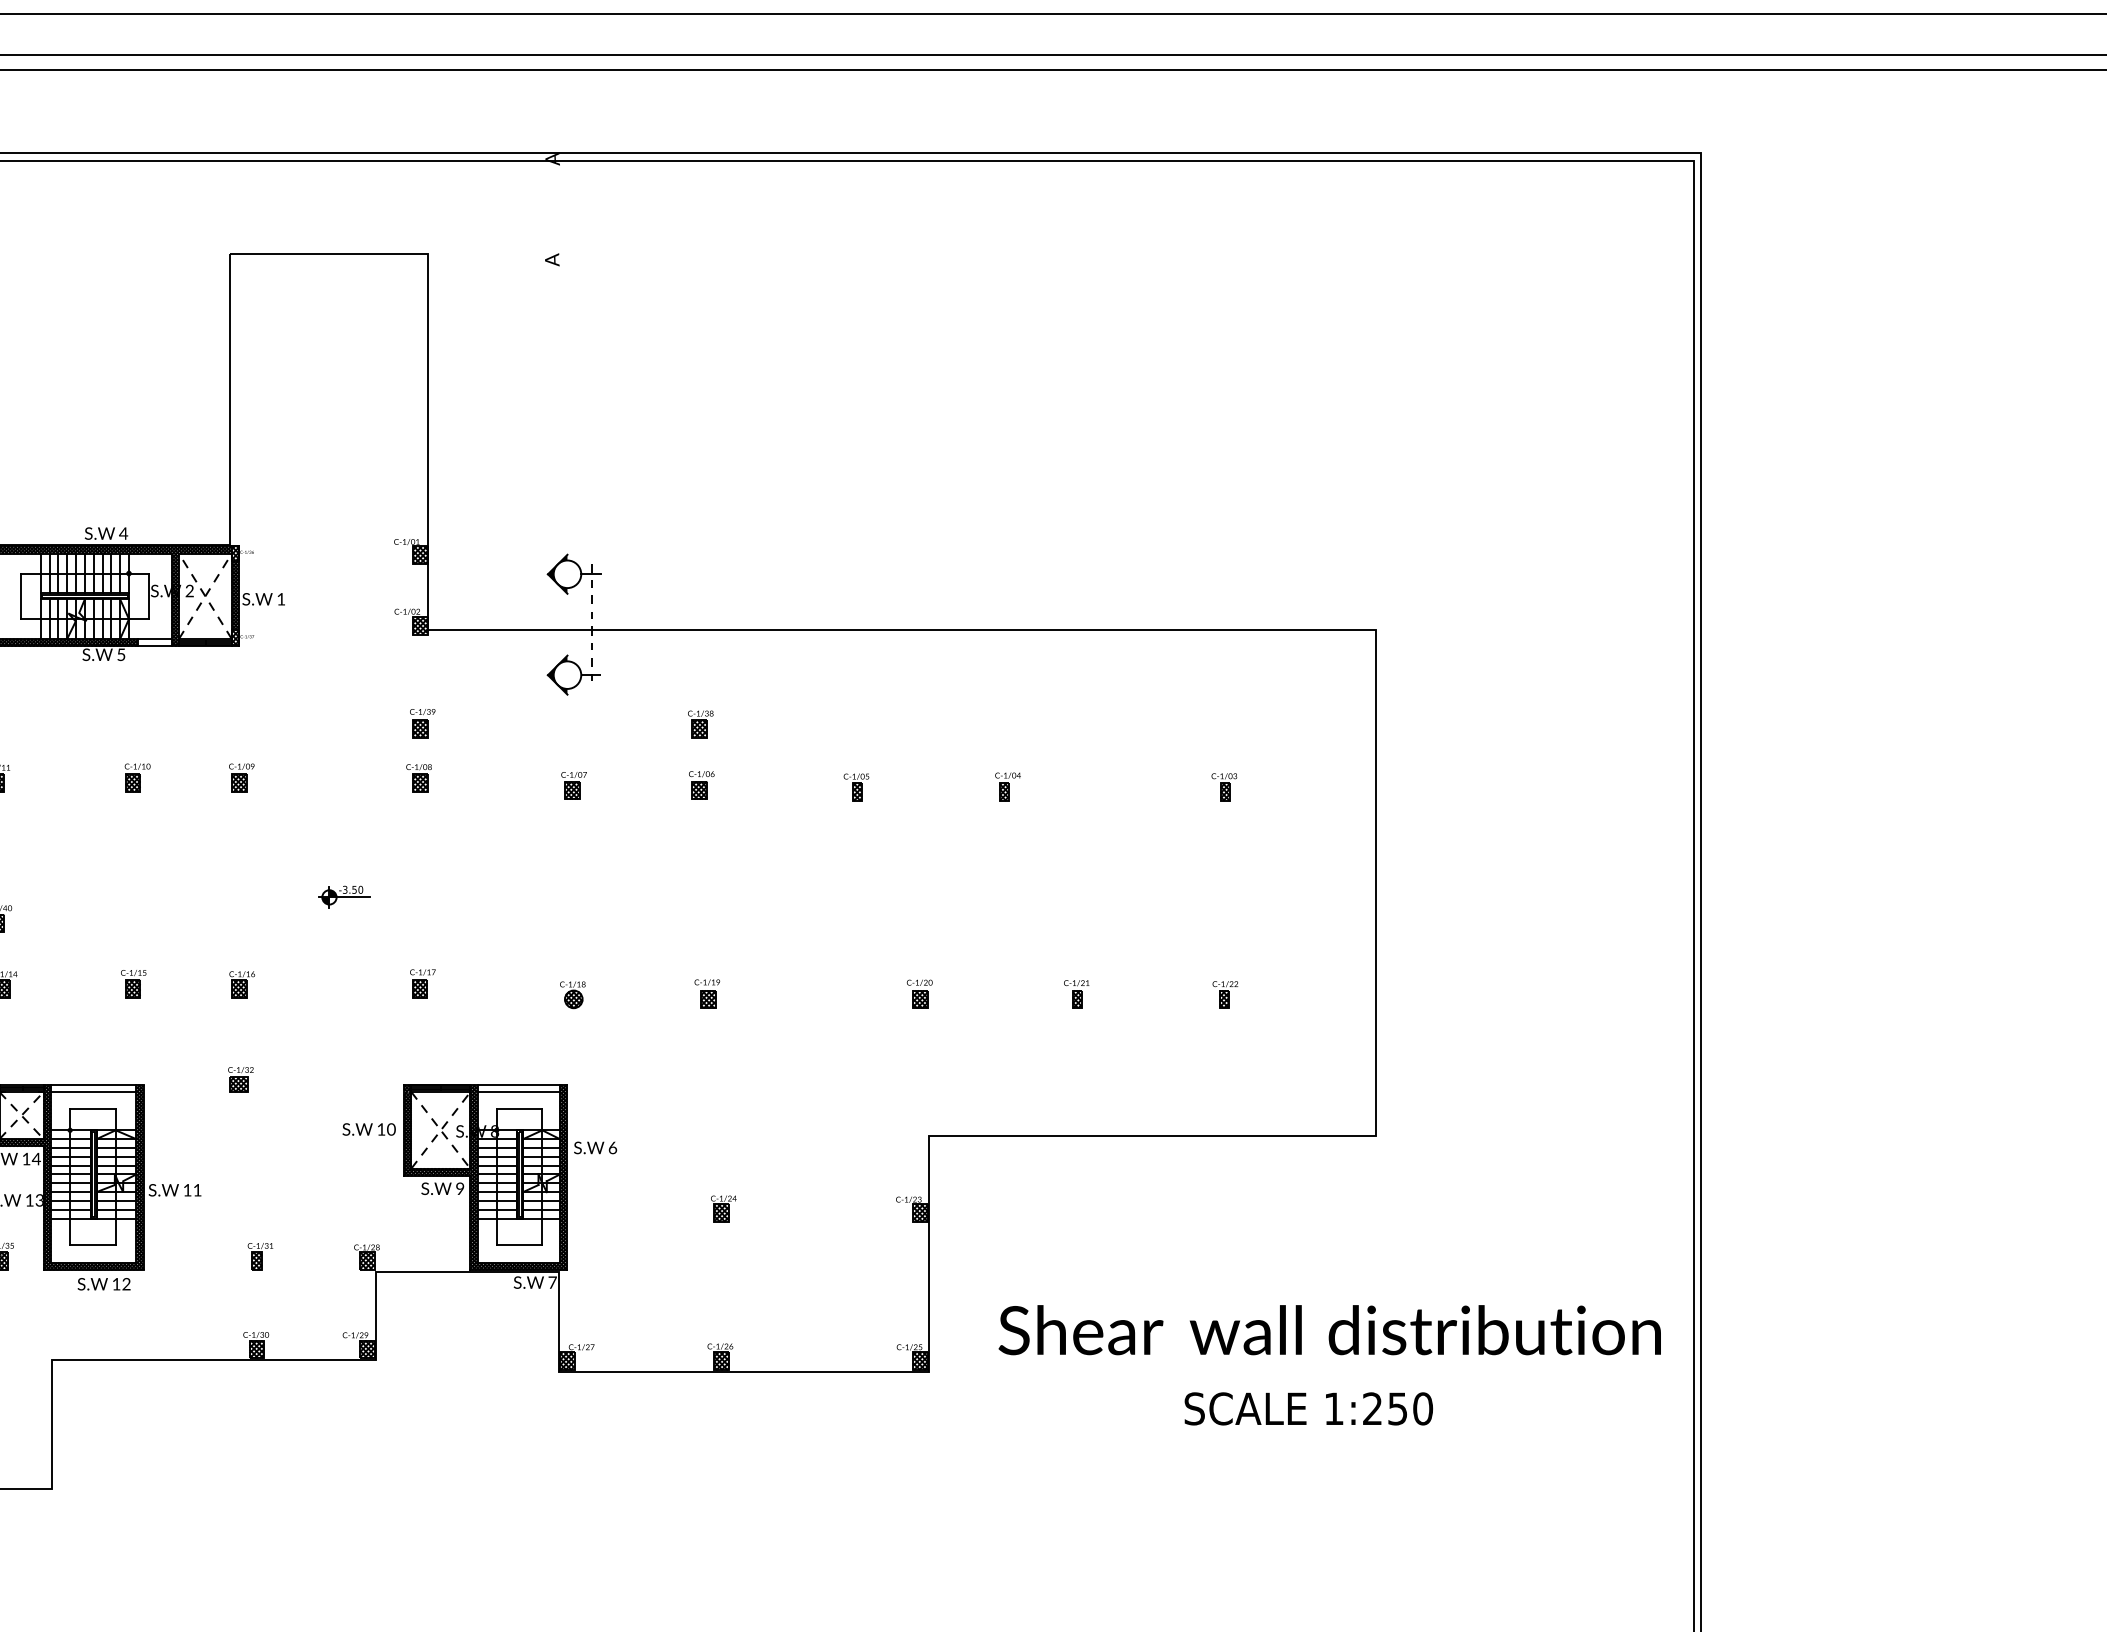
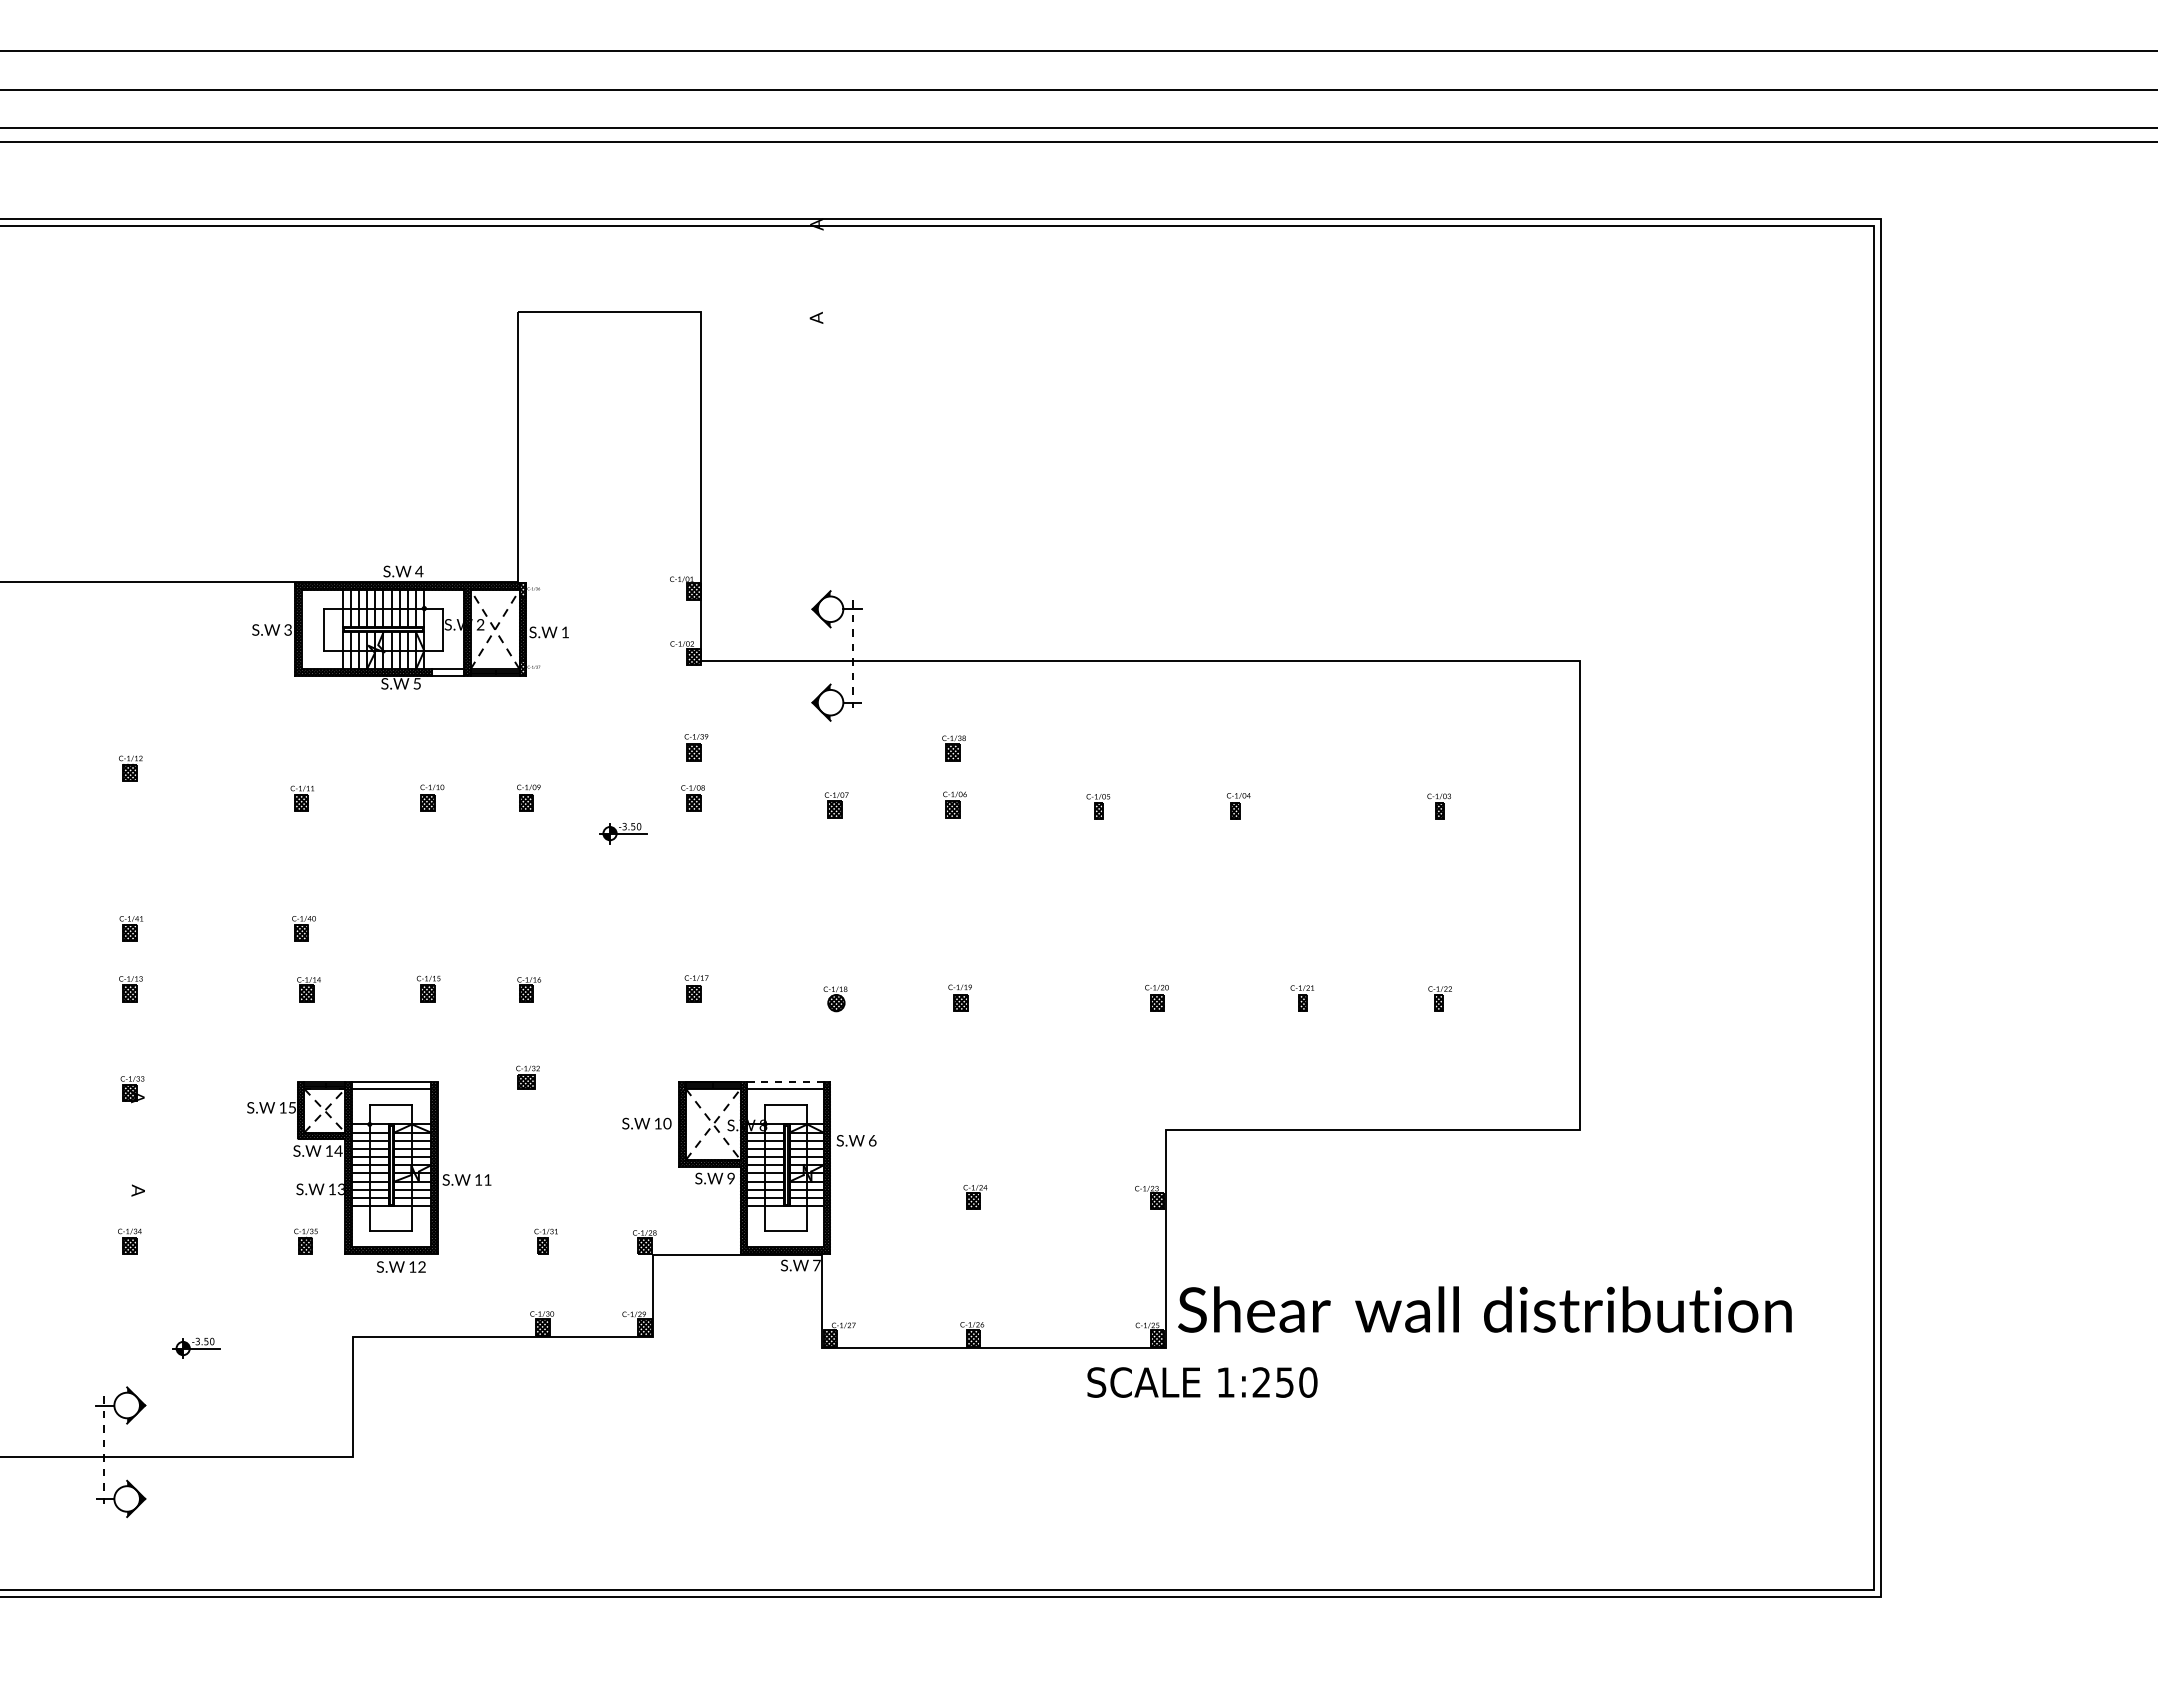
part: (343, 897) -> (623, 833), moved
line: (517, 1085) -> (784, 1082), solid -> dashed
text: (1329, 1330) -> (1484, 1309), moved
text: (1308, 1408) -> (1202, 1382), moved

